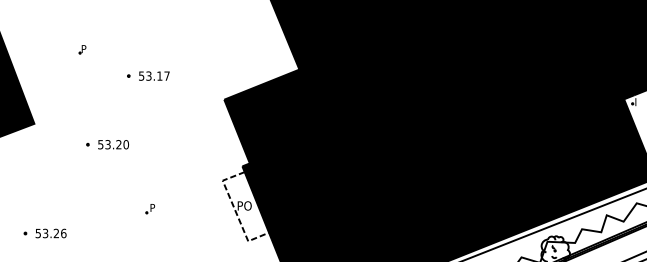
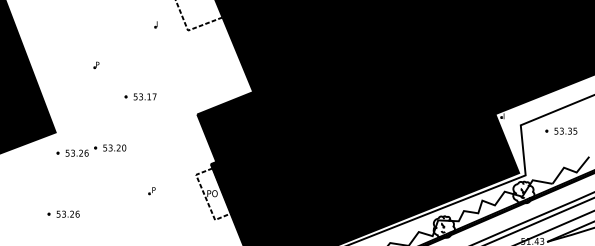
part: (82, 50) -> (96, 65), moved
part: (56, 150) -> (72, 152), added
part: (149, 209) -> (151, 191), moved

